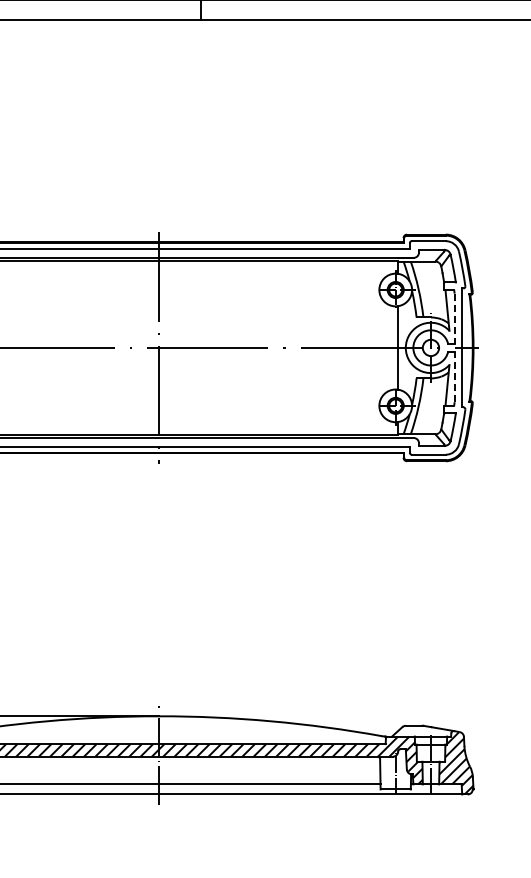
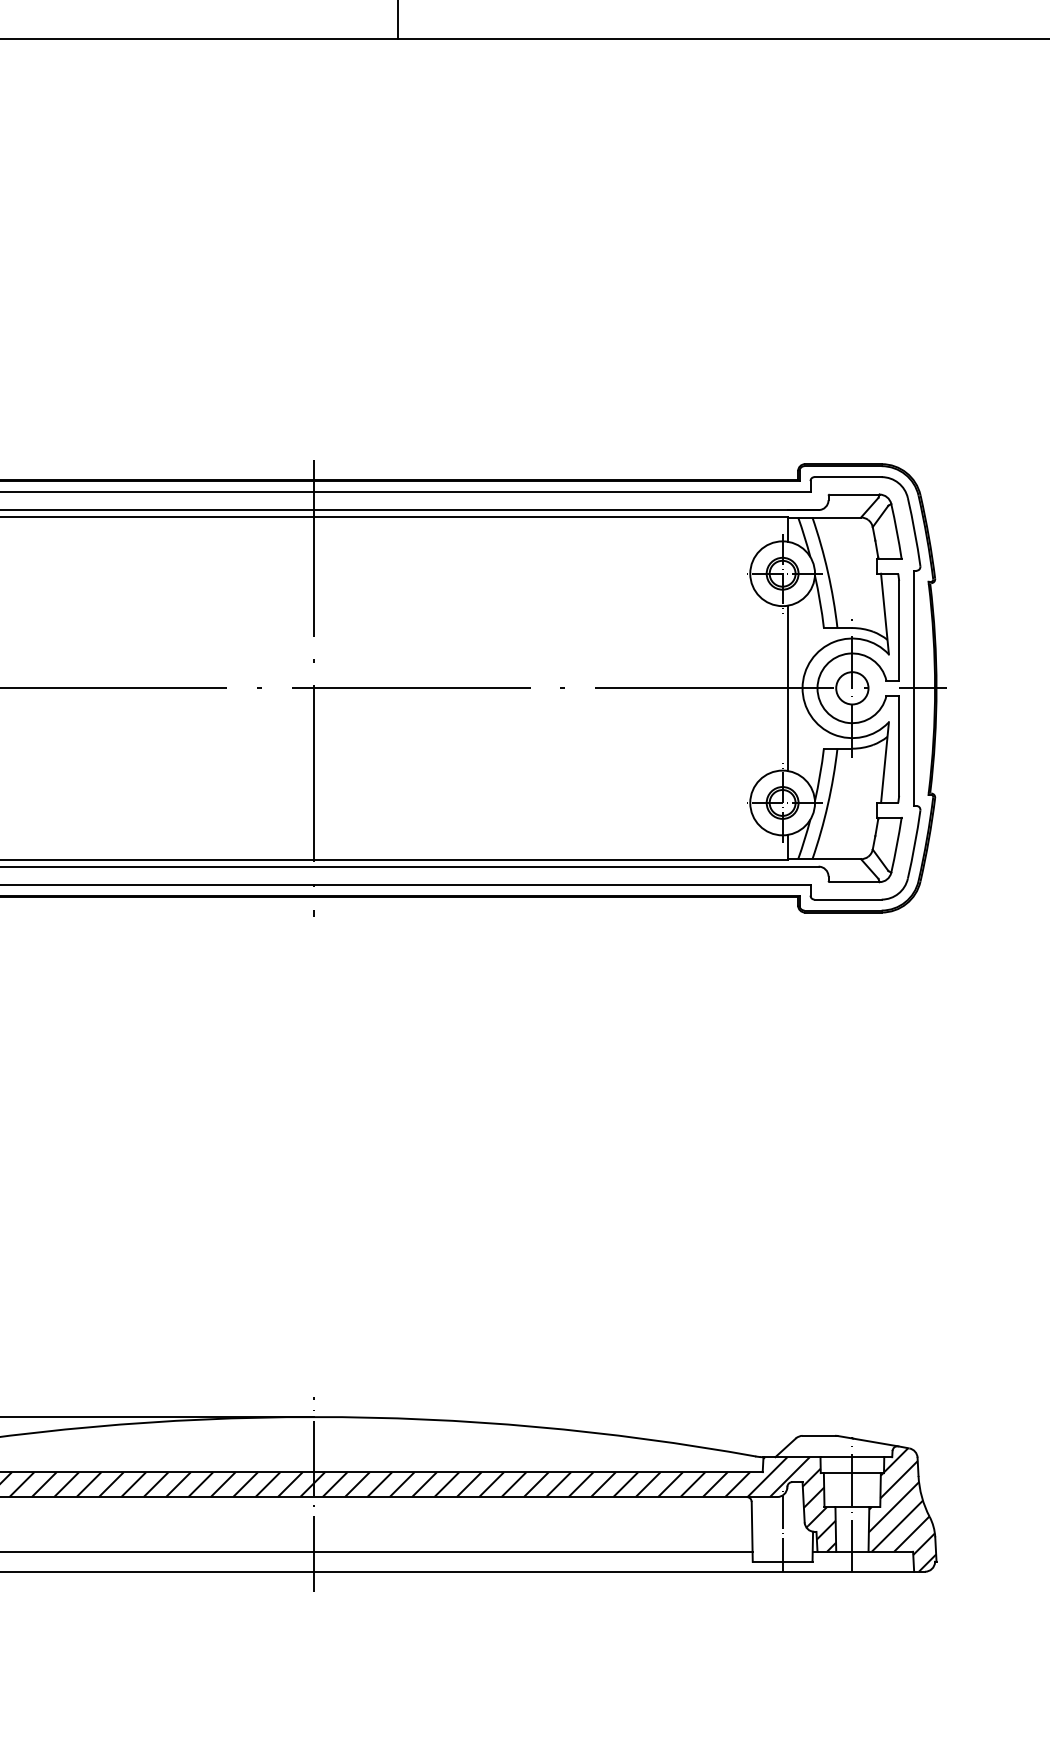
line: (454, 319) -> (898, 632), dashed -> solid
line: (454, 376) -> (898, 744), dashed -> solid

